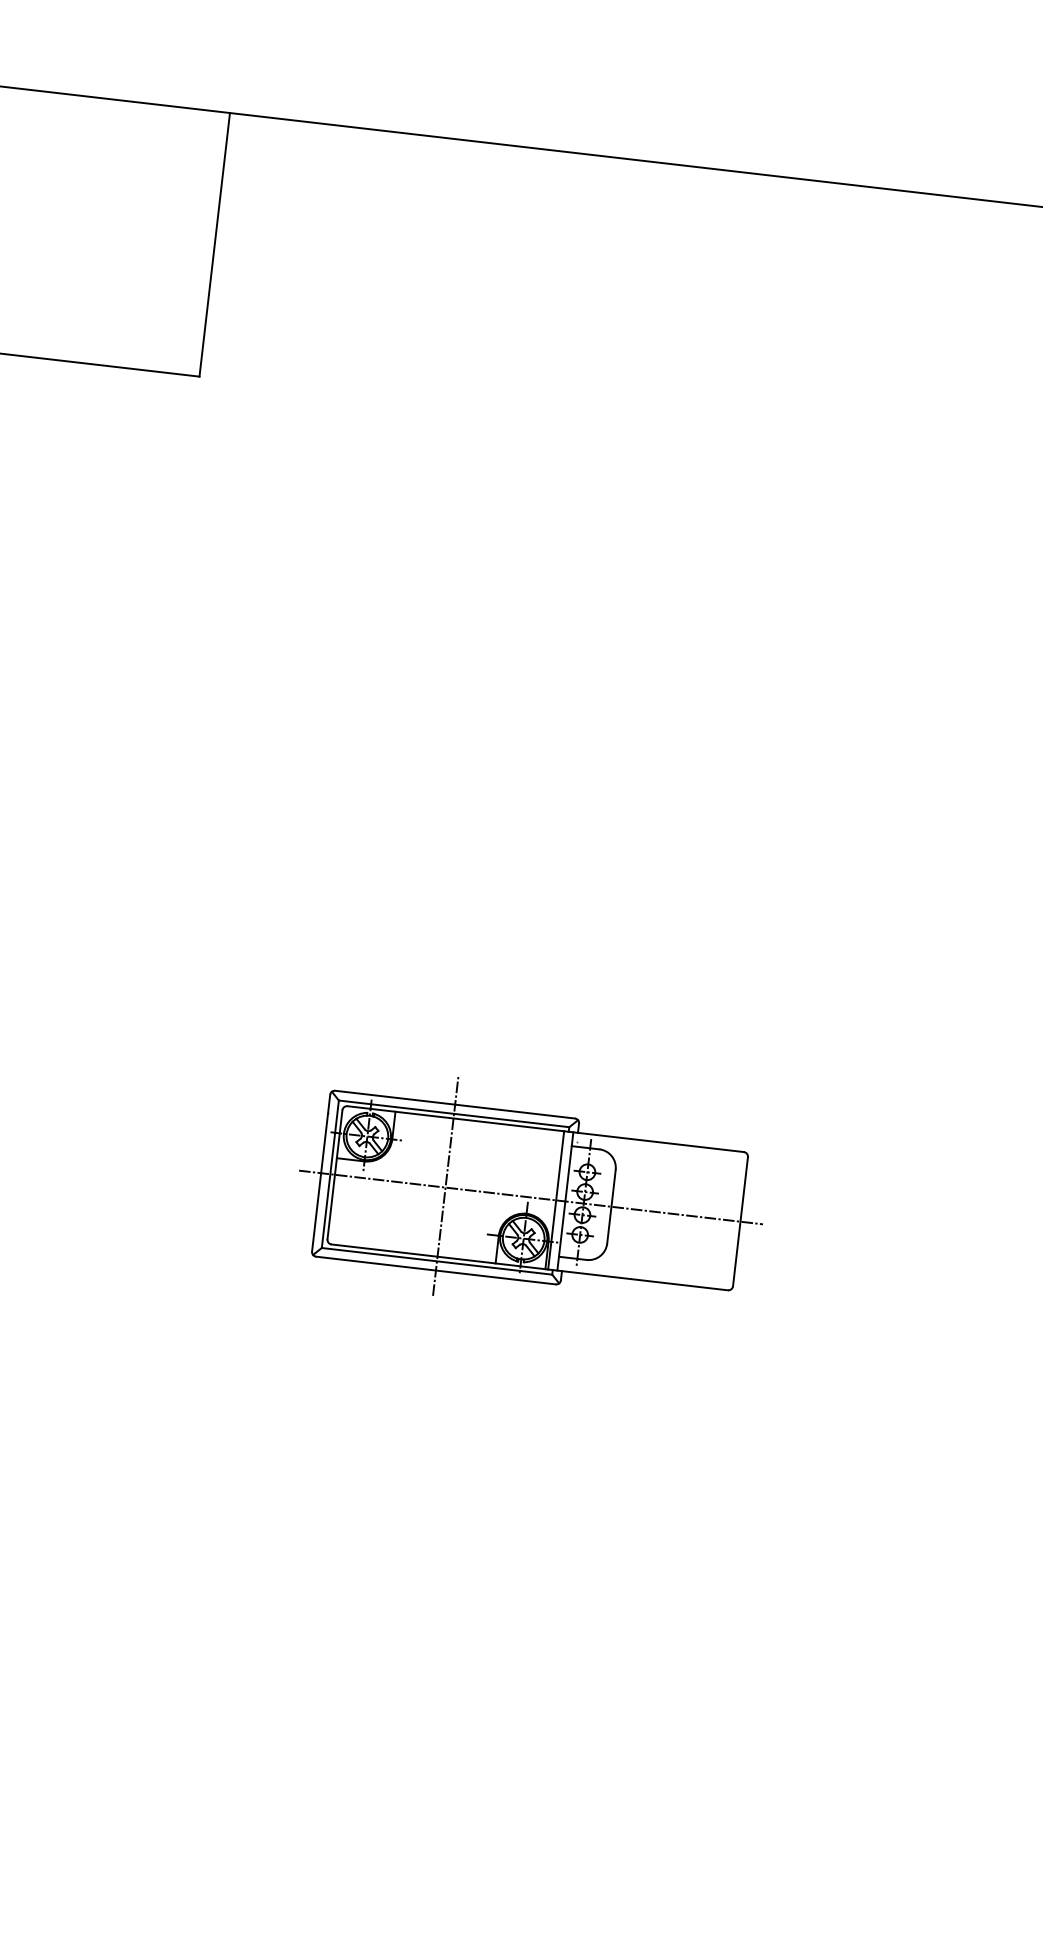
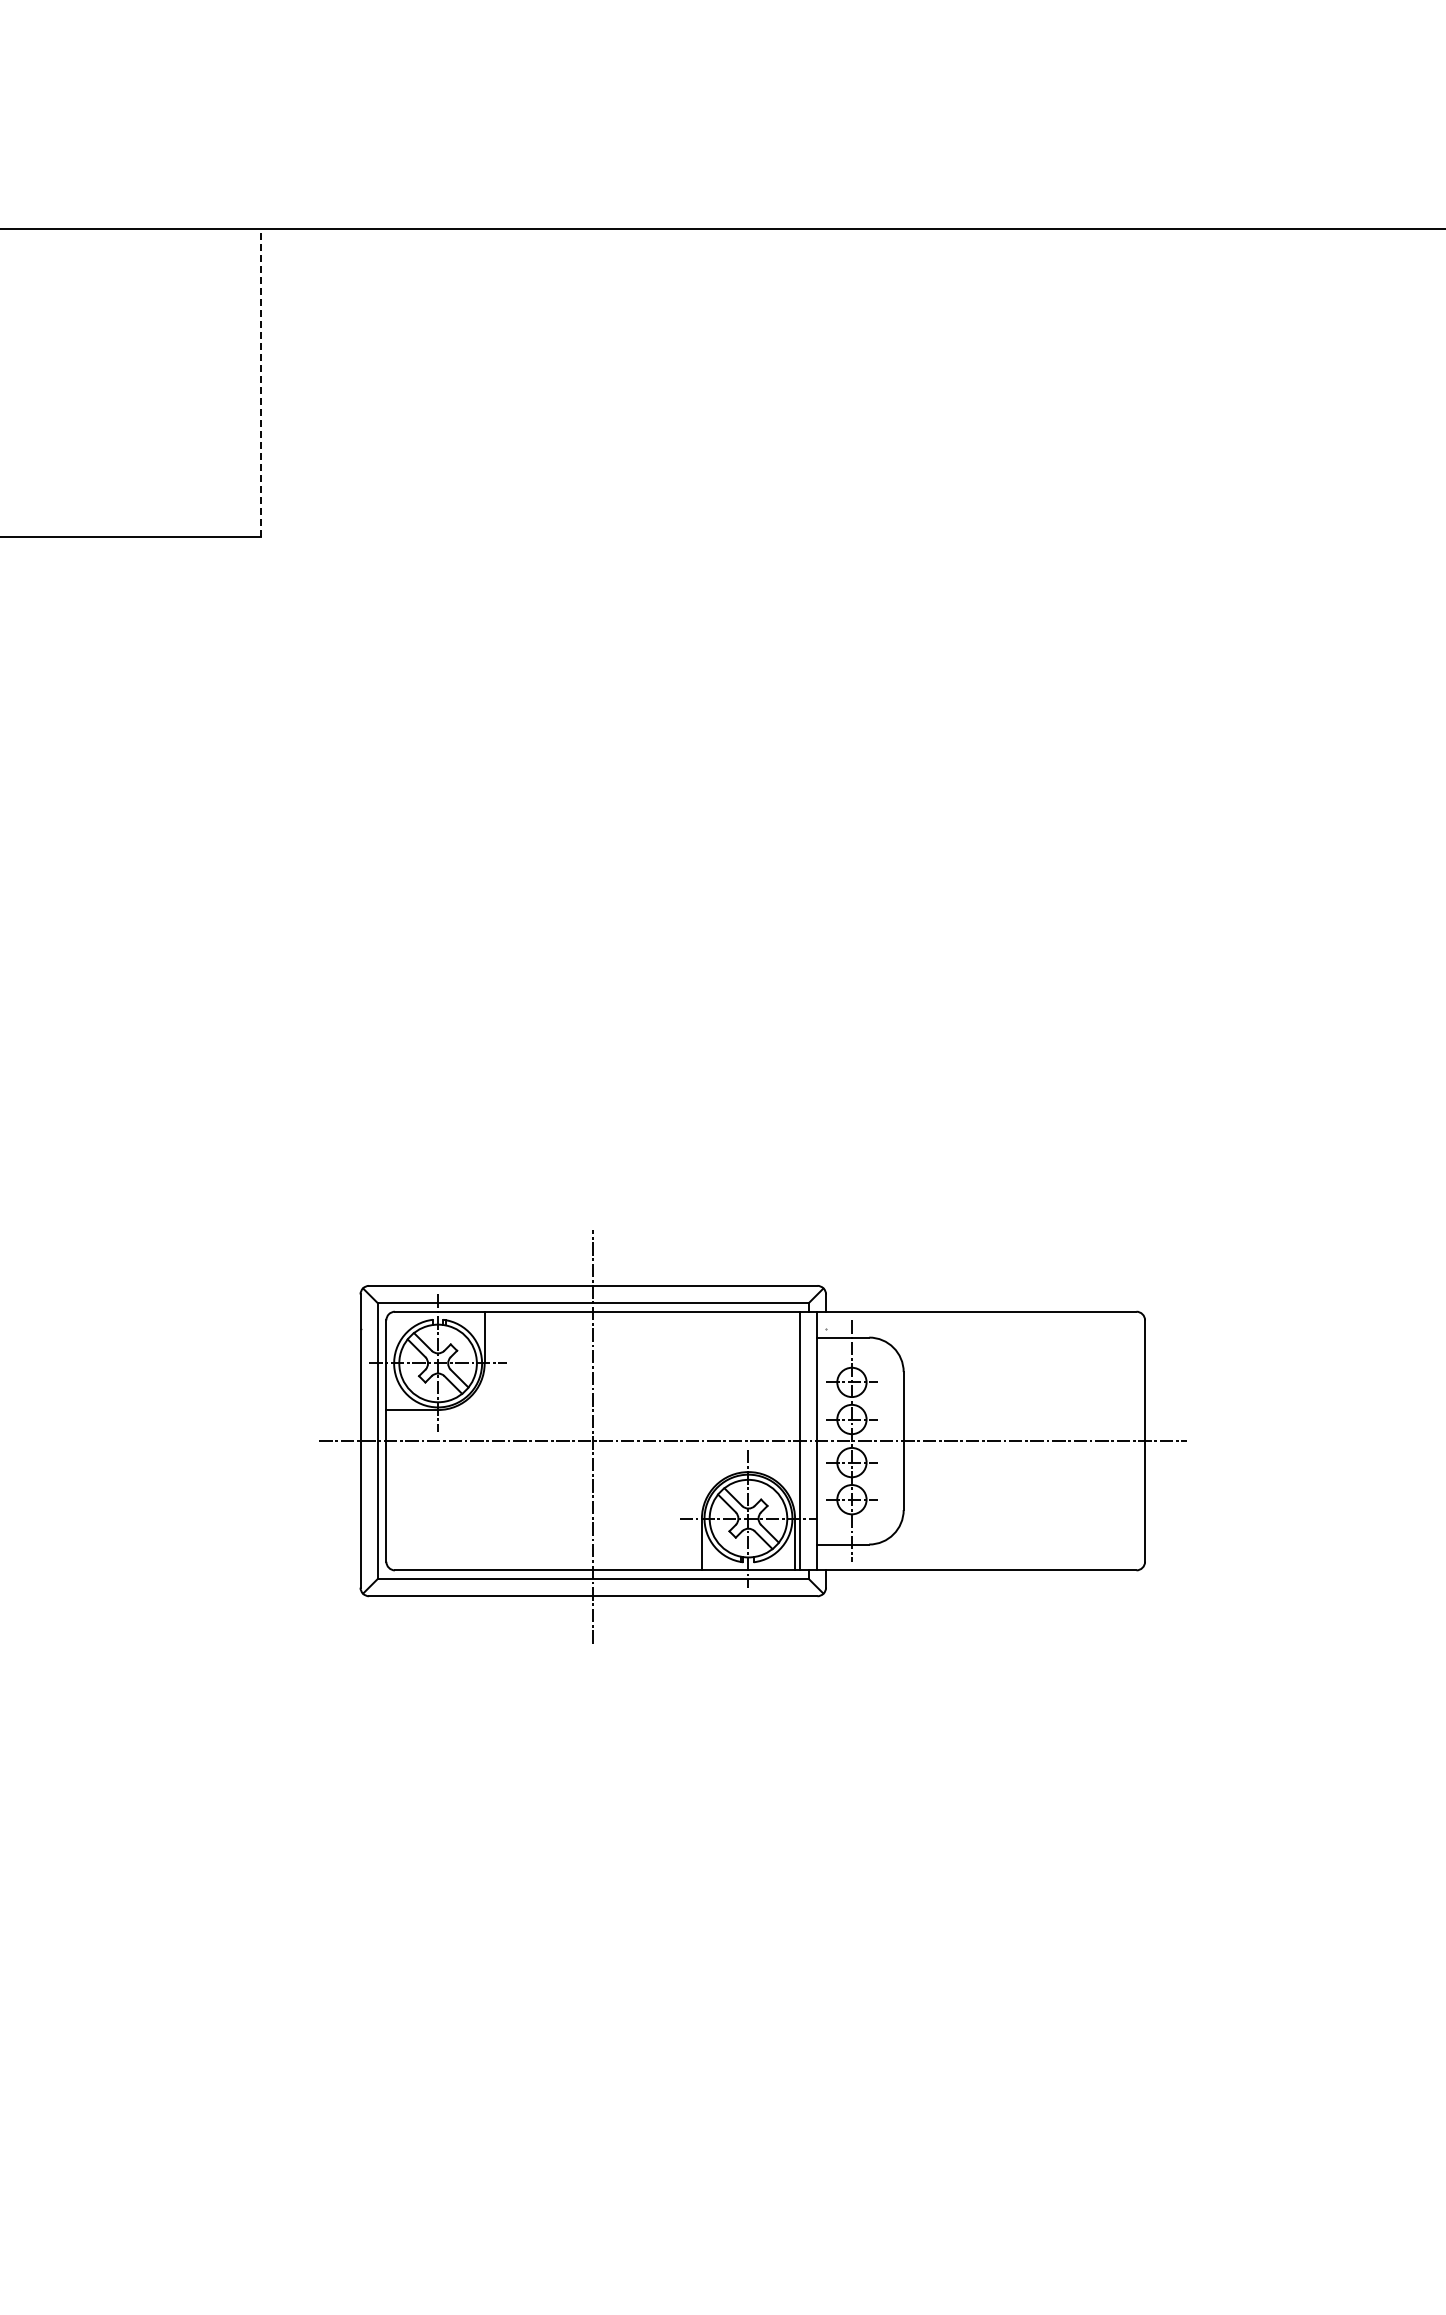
line: (214, 244) -> (260, 382), solid -> dashed
part: (530, 1195) -> (752, 1438), size x1.6

